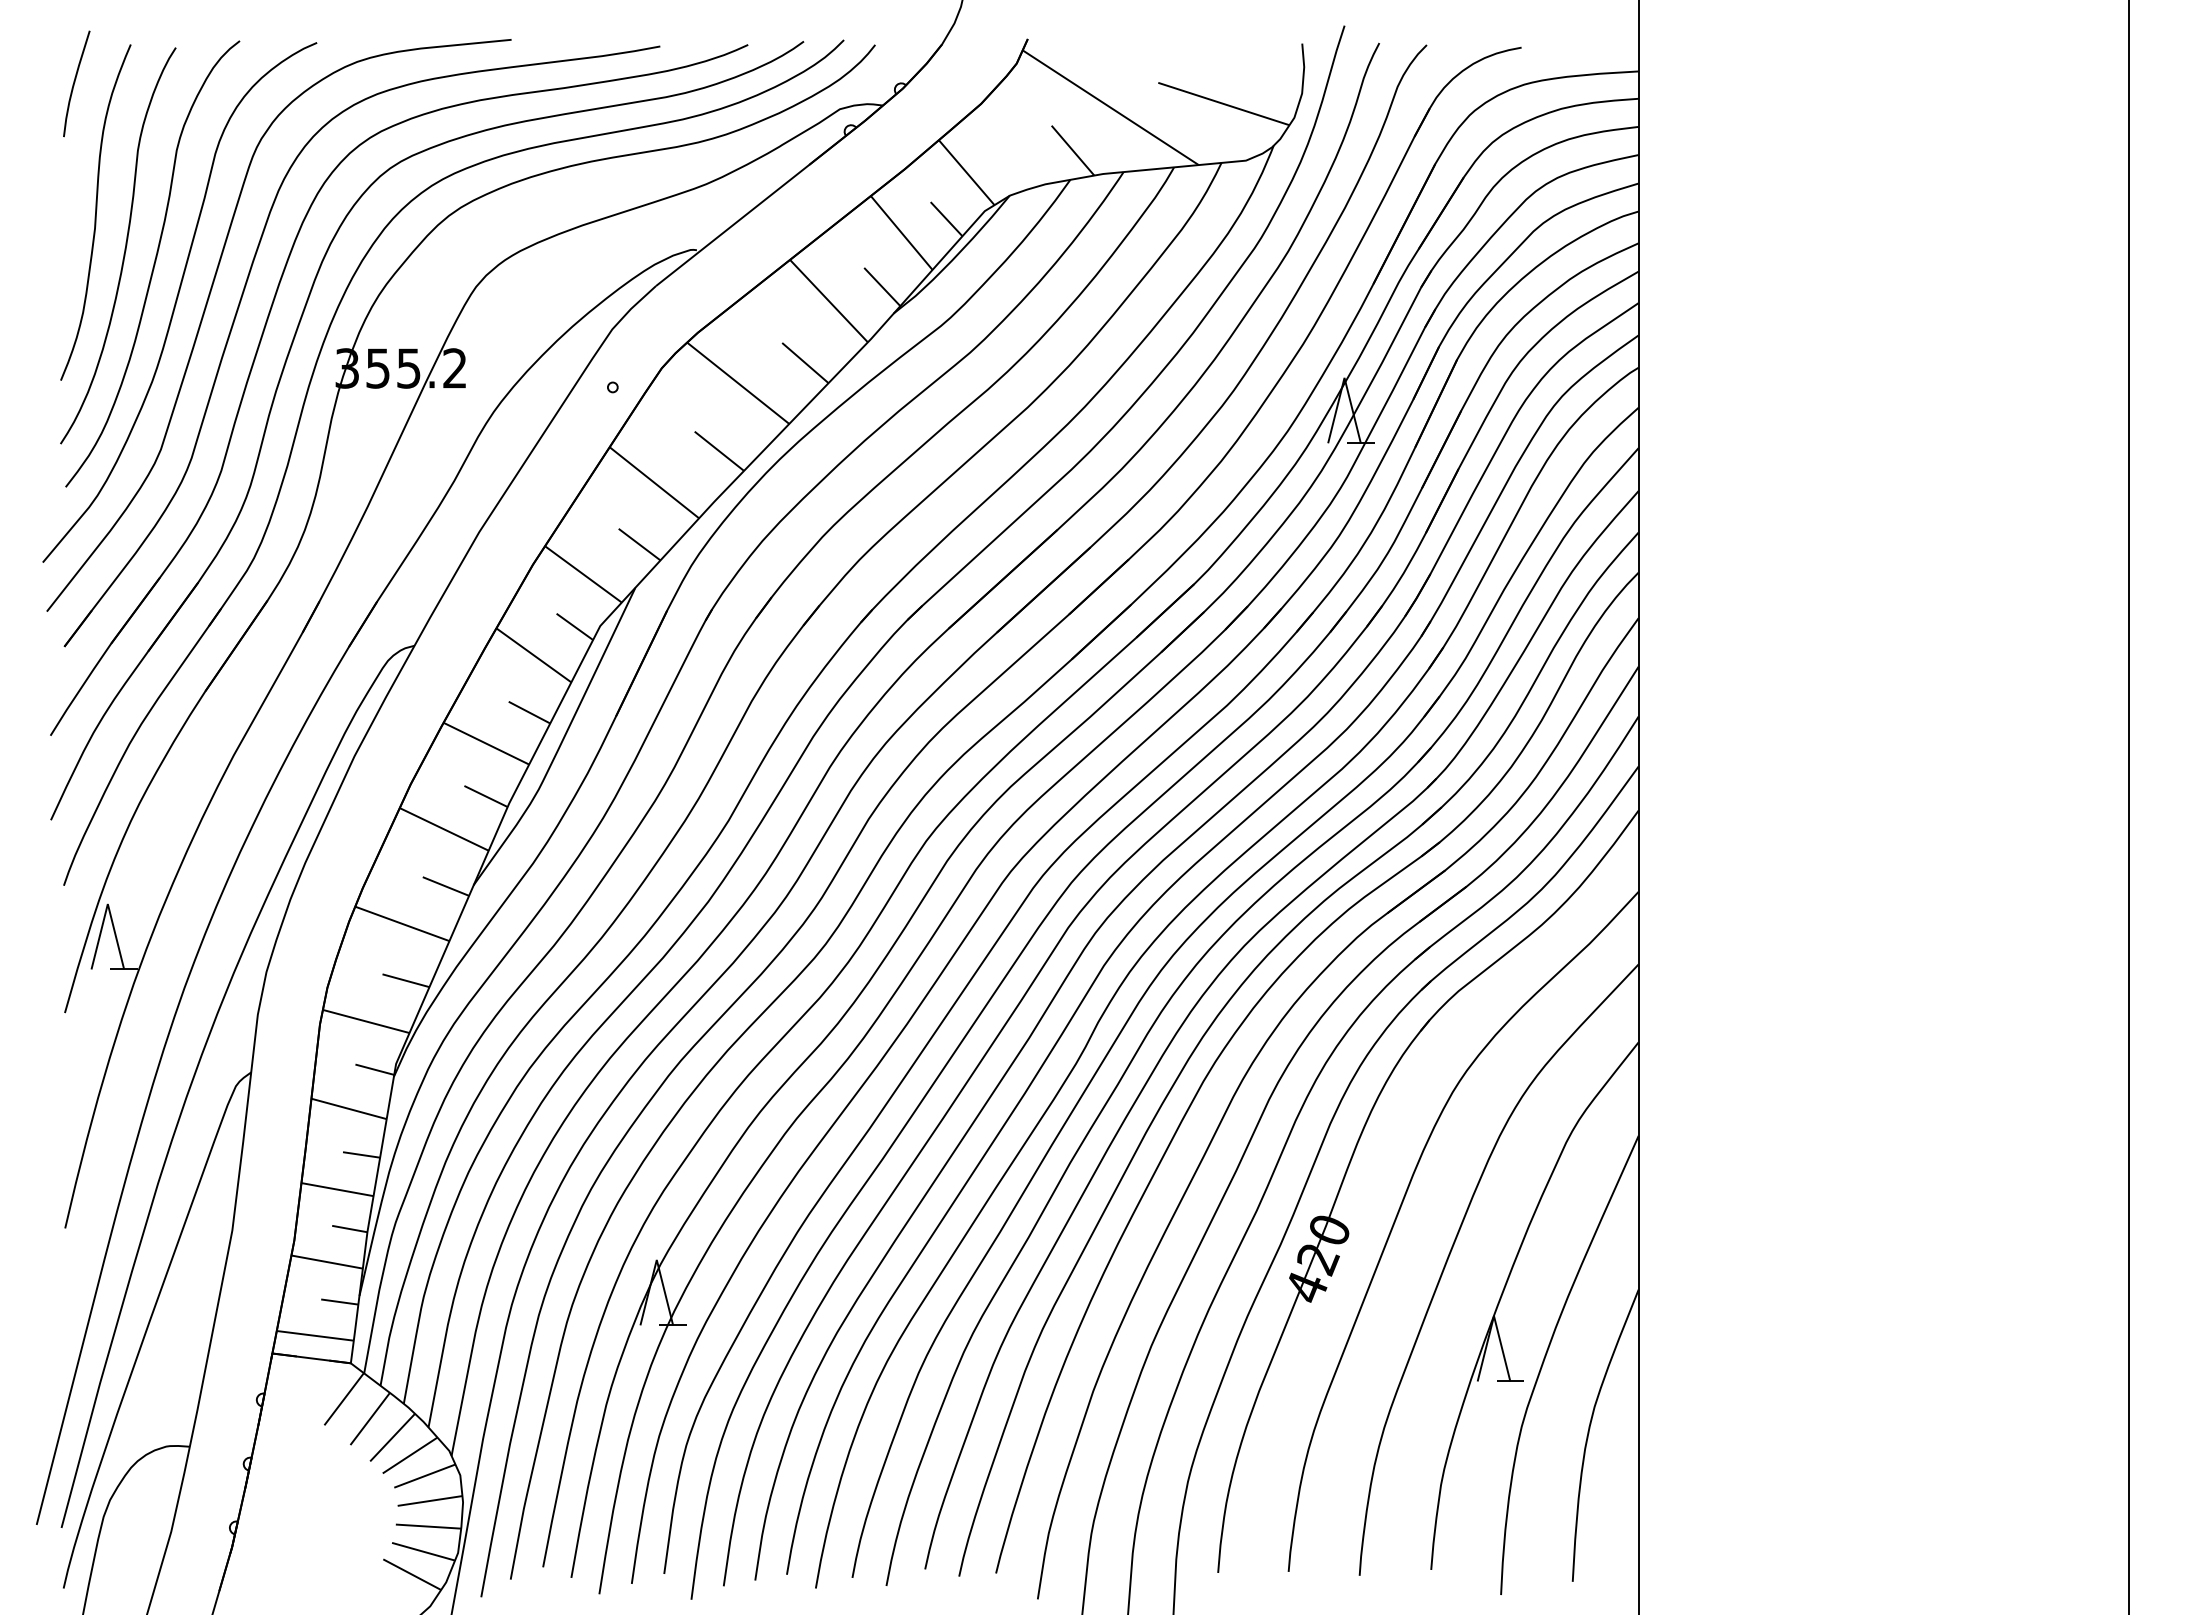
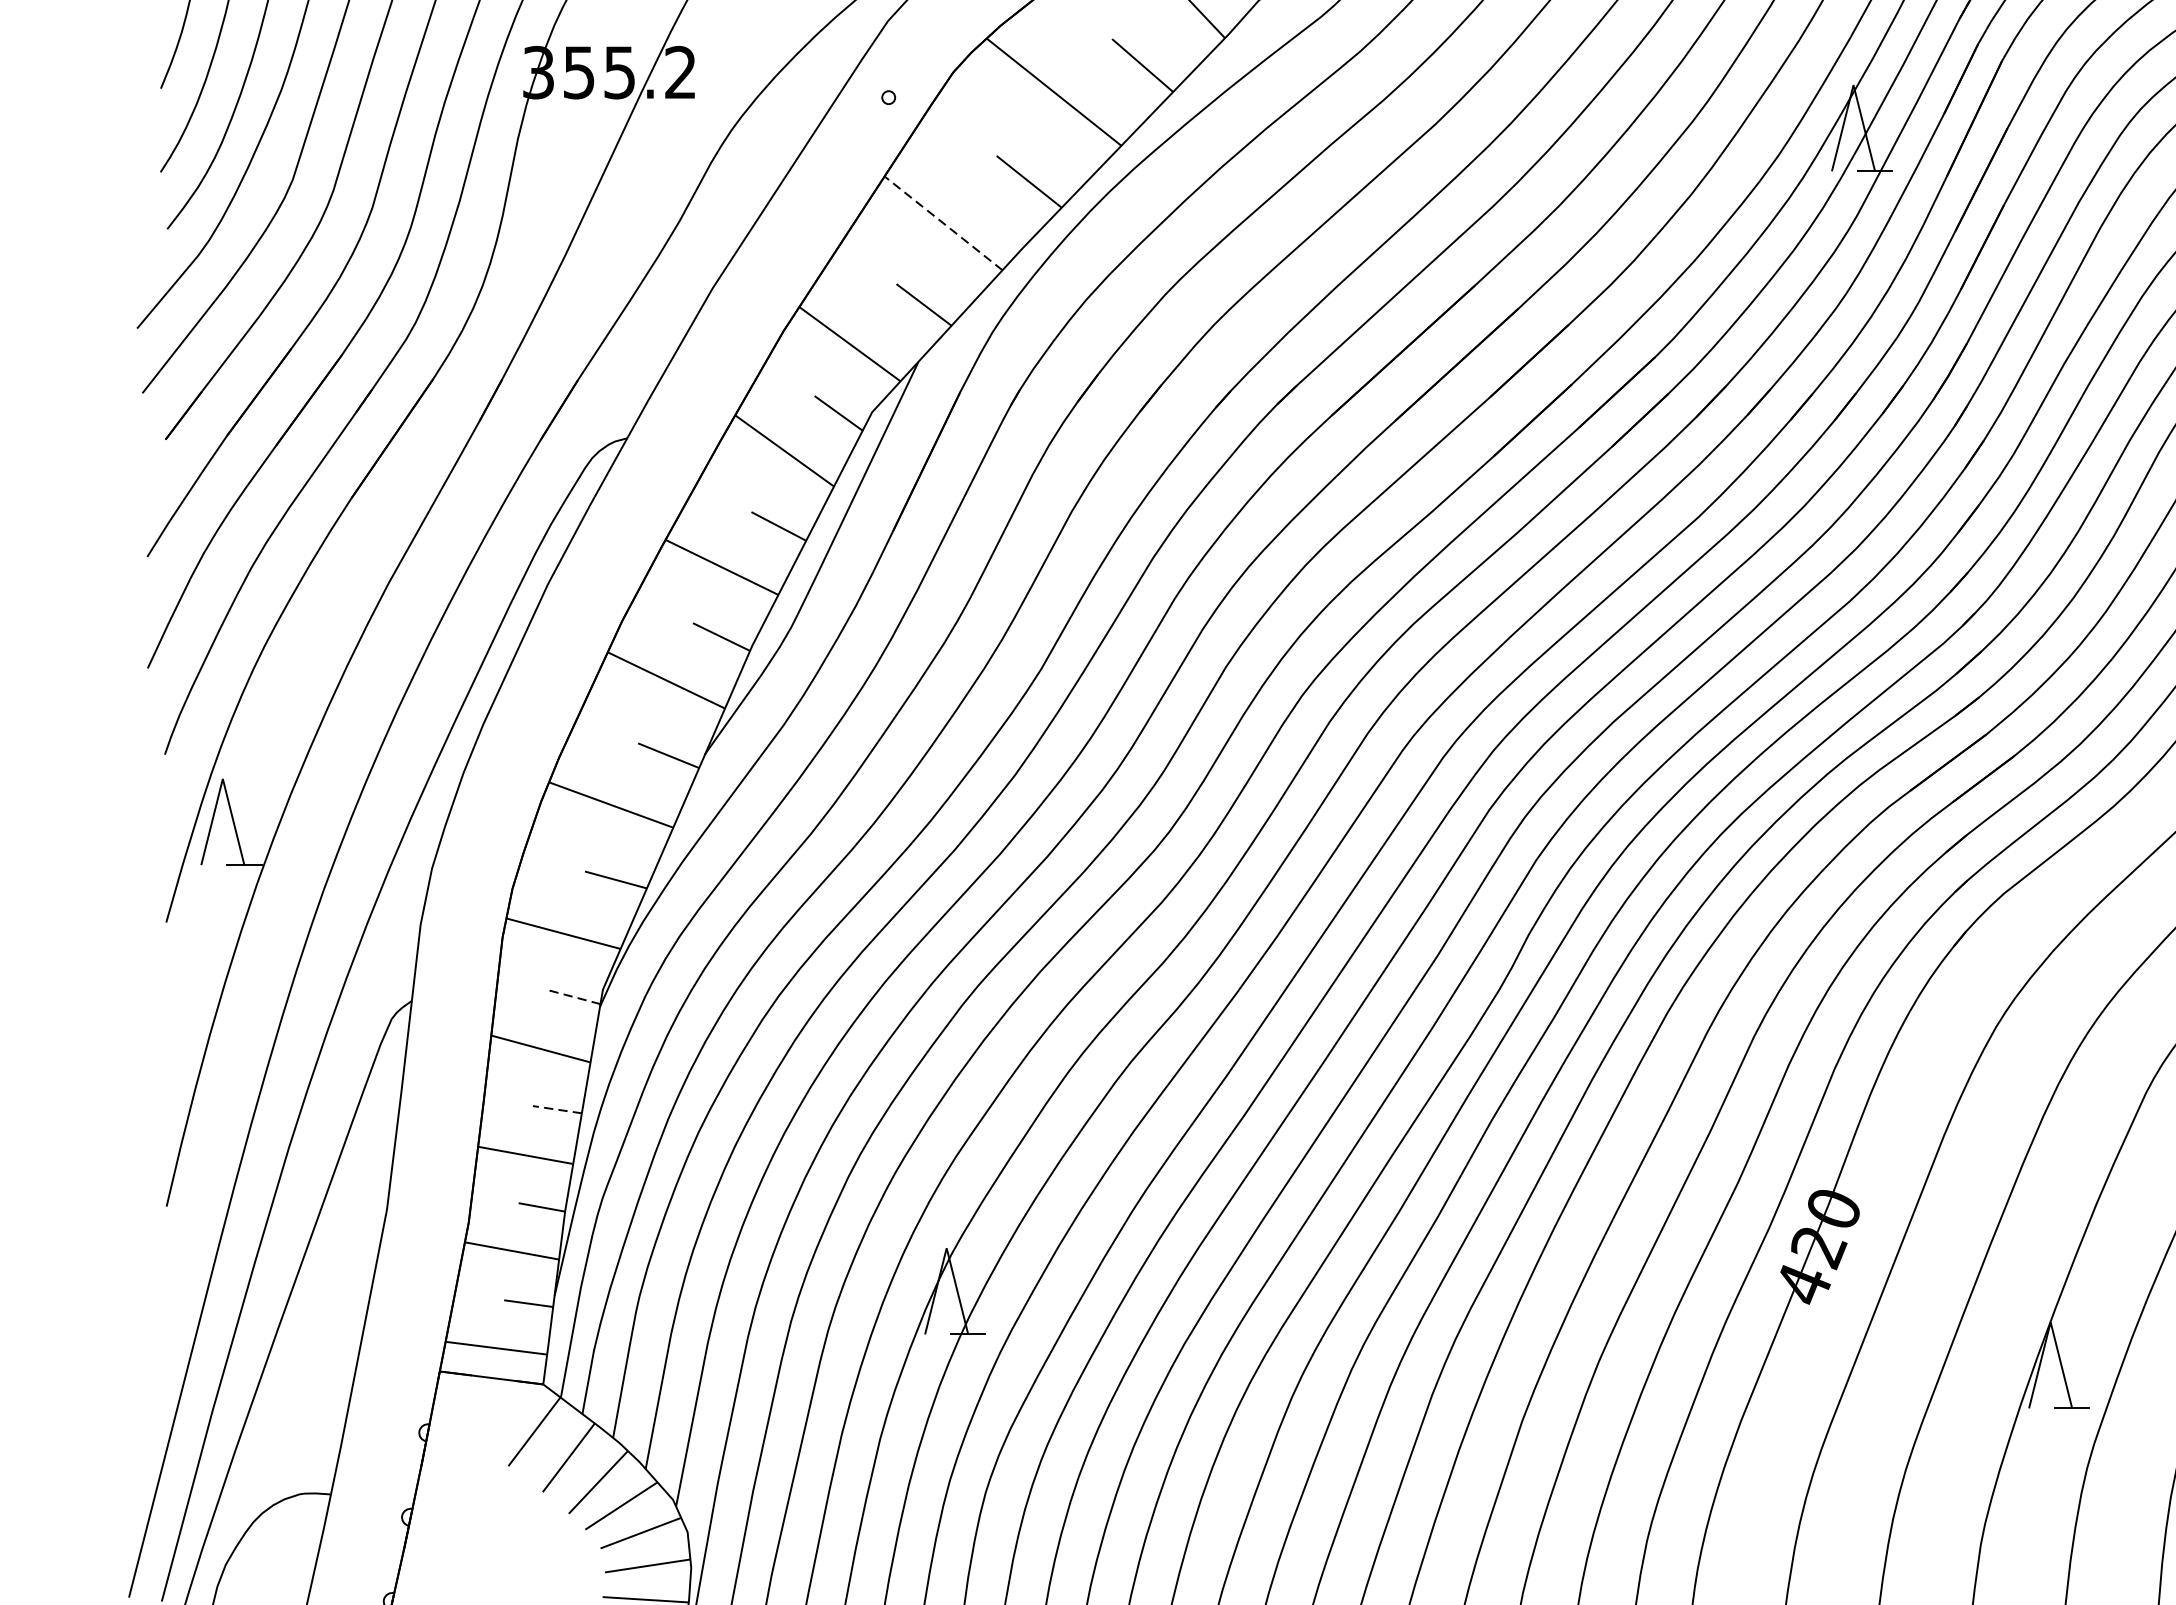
line: (654, 482) -> (943, 223), solid -> dashed
line: (374, 1069) -> (574, 997), solid -> dashed
line: (361, 1154) -> (557, 1109), solid -> dashed

